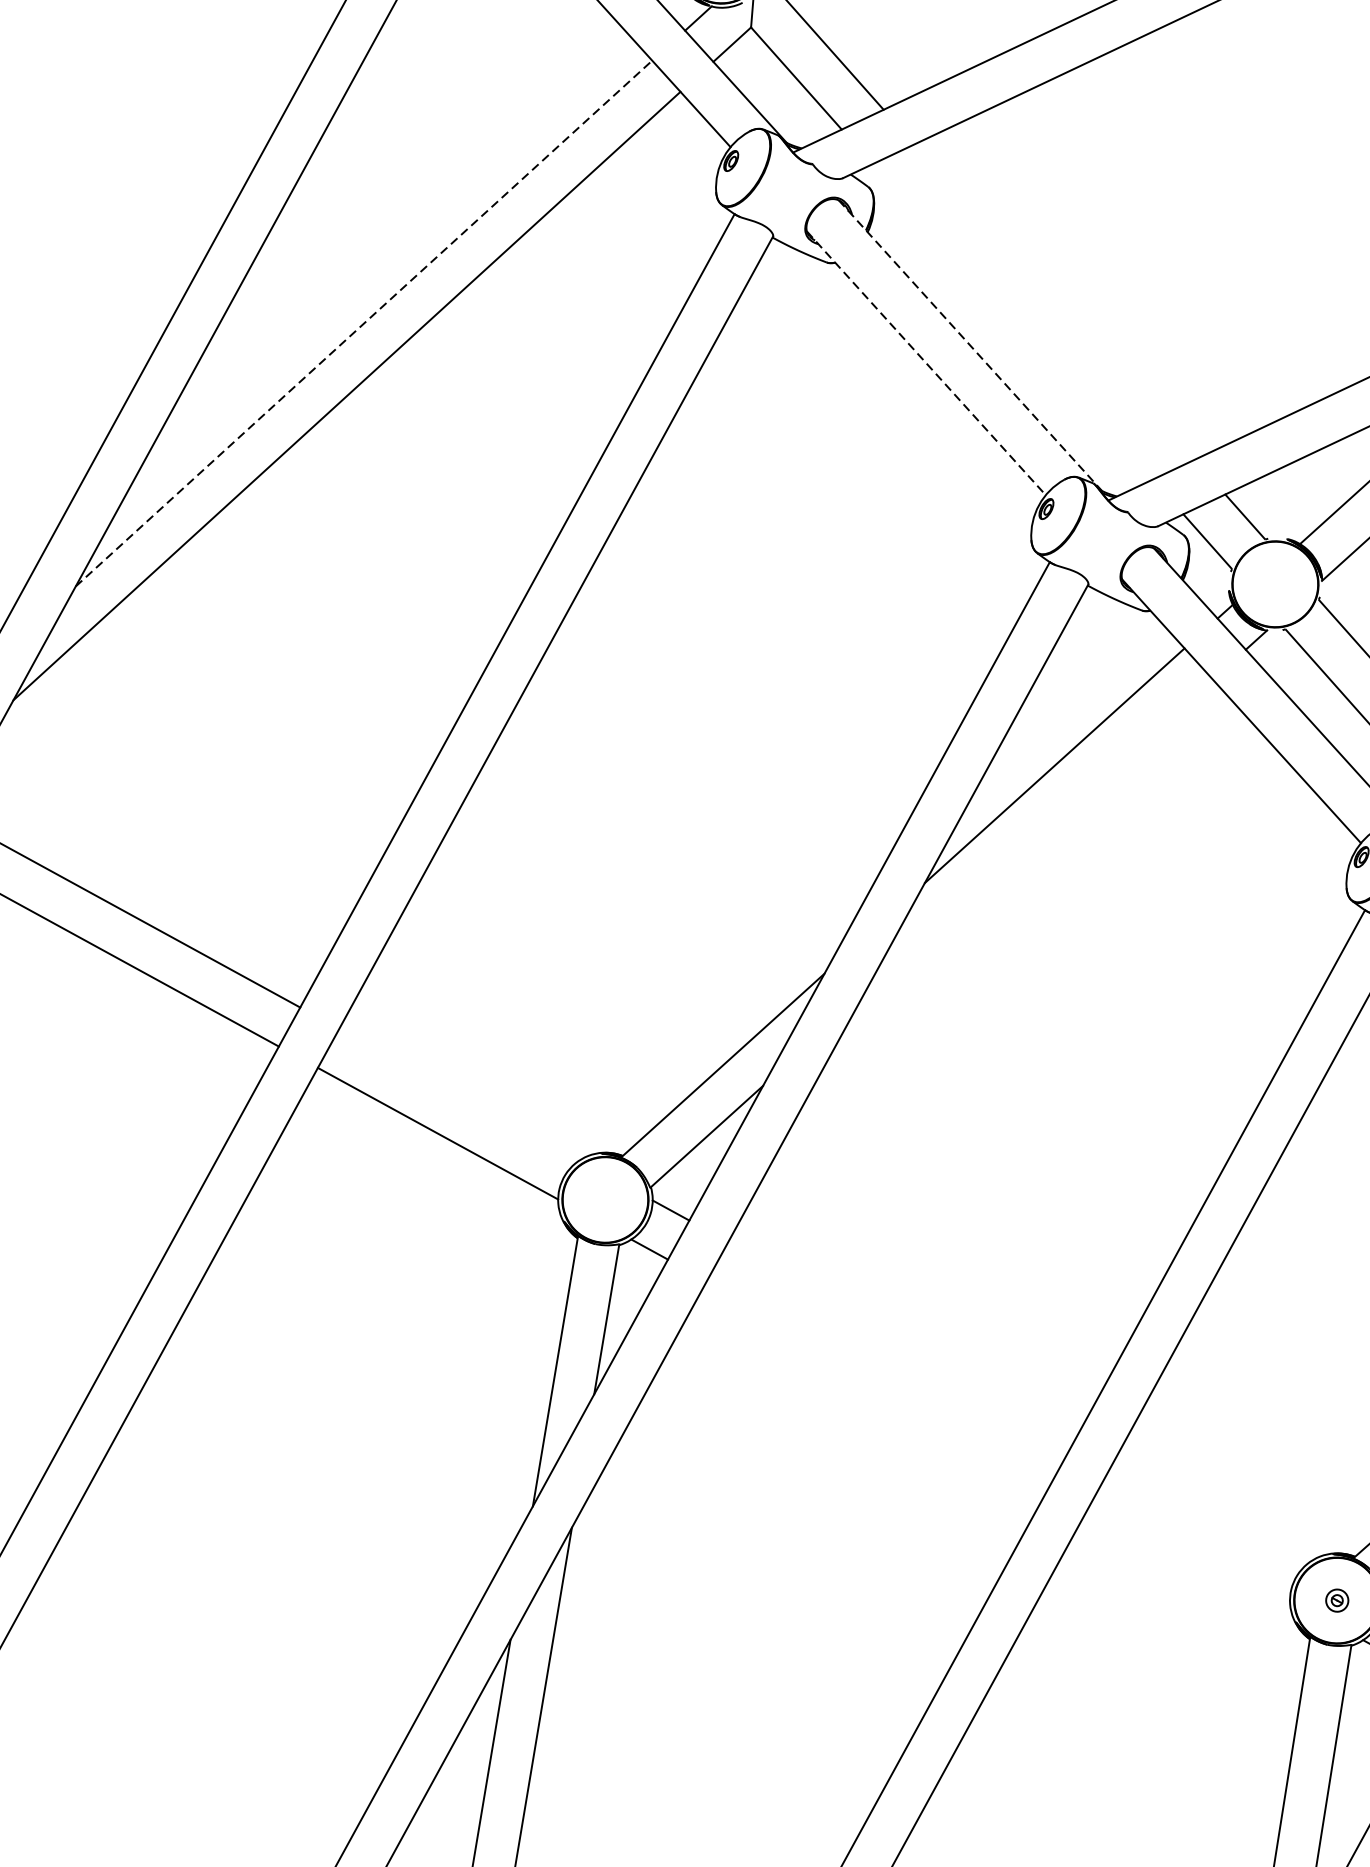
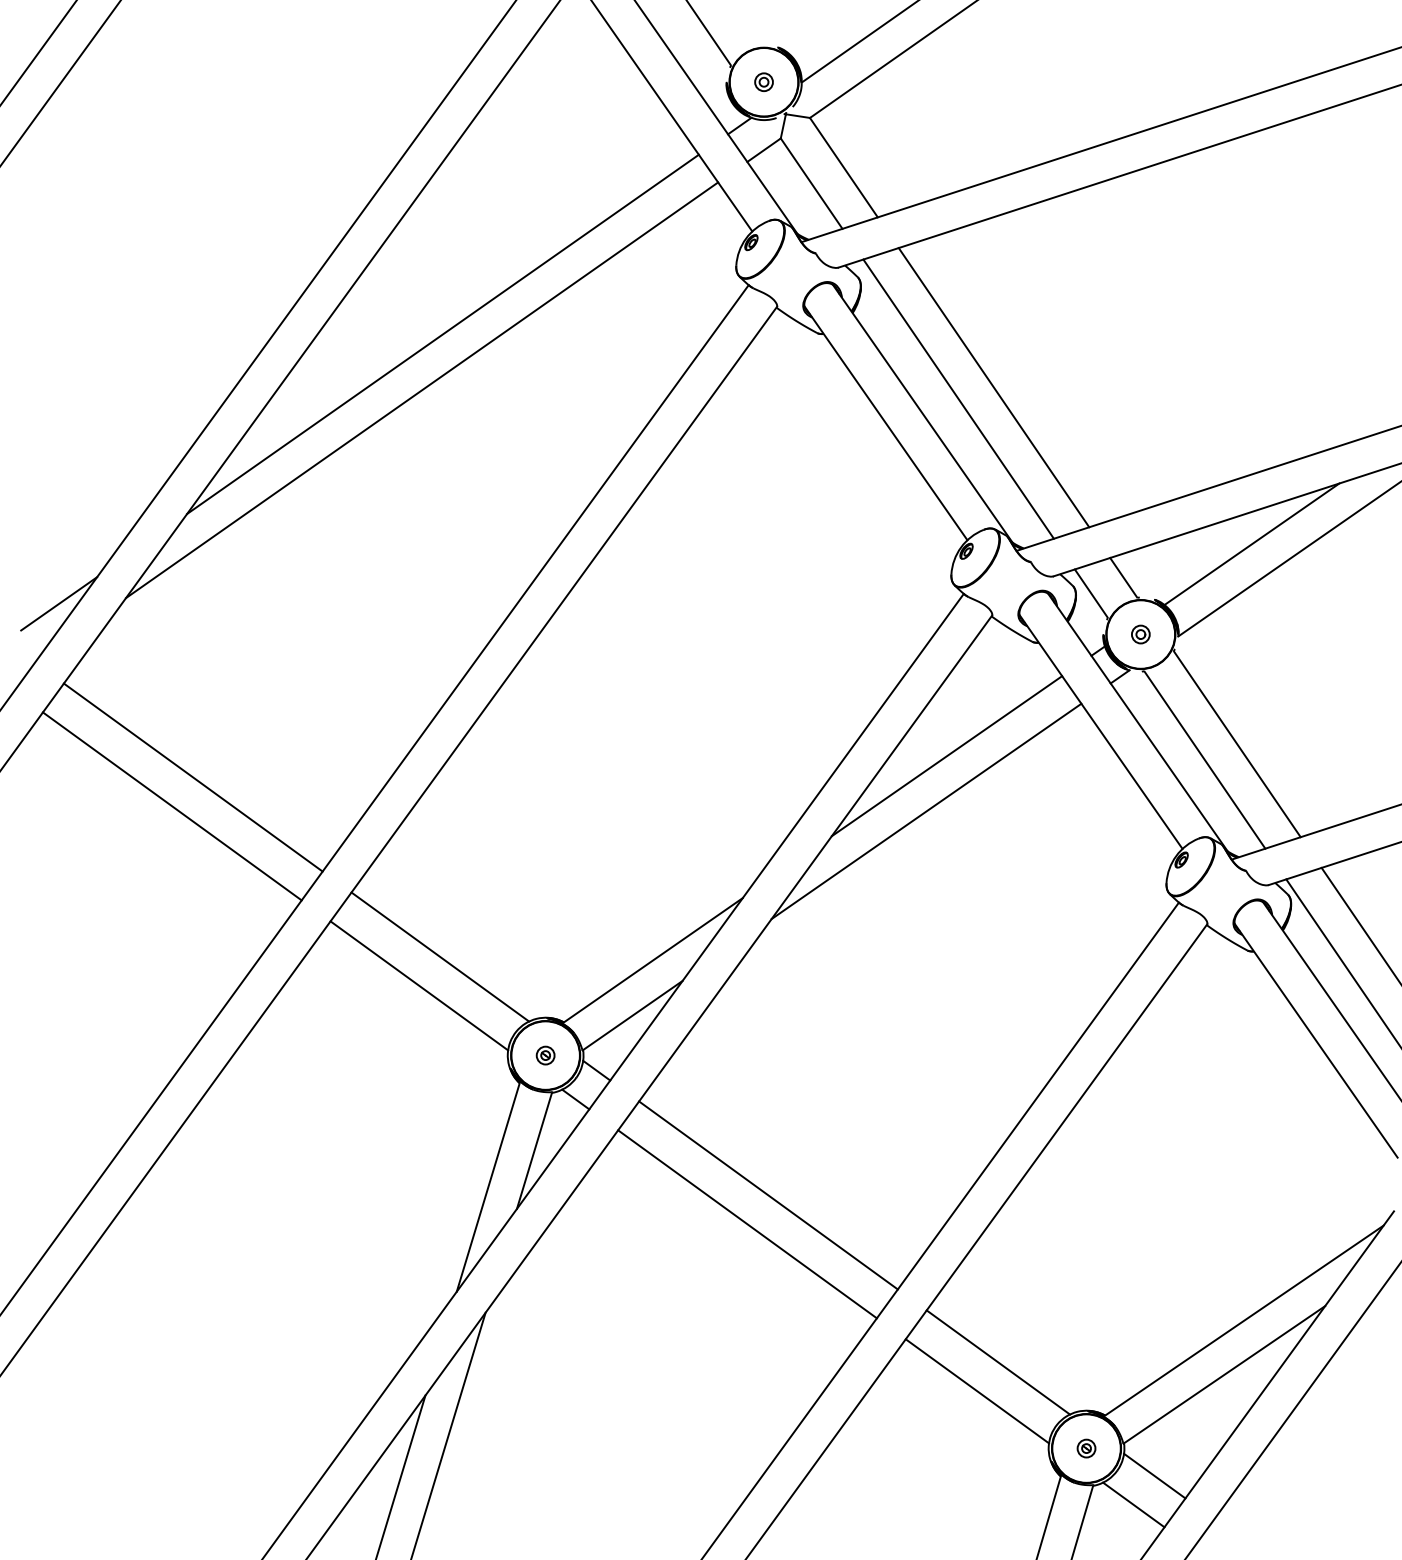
line: (1053, 302) -> (993, 387), added
line: (1012, 321) -> (958, 398), added
line: (363, 323) -> (442, 334), dashed -> solid
line: (971, 346) -> (923, 414), dashed -> solid
line: (925, 363) -> (885, 423), dashed -> solid
part: (1274, 584) -> (1140, 634), added
line: (1038, 837) -> (926, 811), added
line: (459, 1093) -> (440, 956), added
part: (605, 1199) -> (545, 1055), added
line: (903, 1337) -> (768, 1195), added
line: (882, 1377) -> (747, 1224), added
line: (1213, 1508) -> (997, 1362), added
line: (1193, 1547) -> (977, 1391), added

